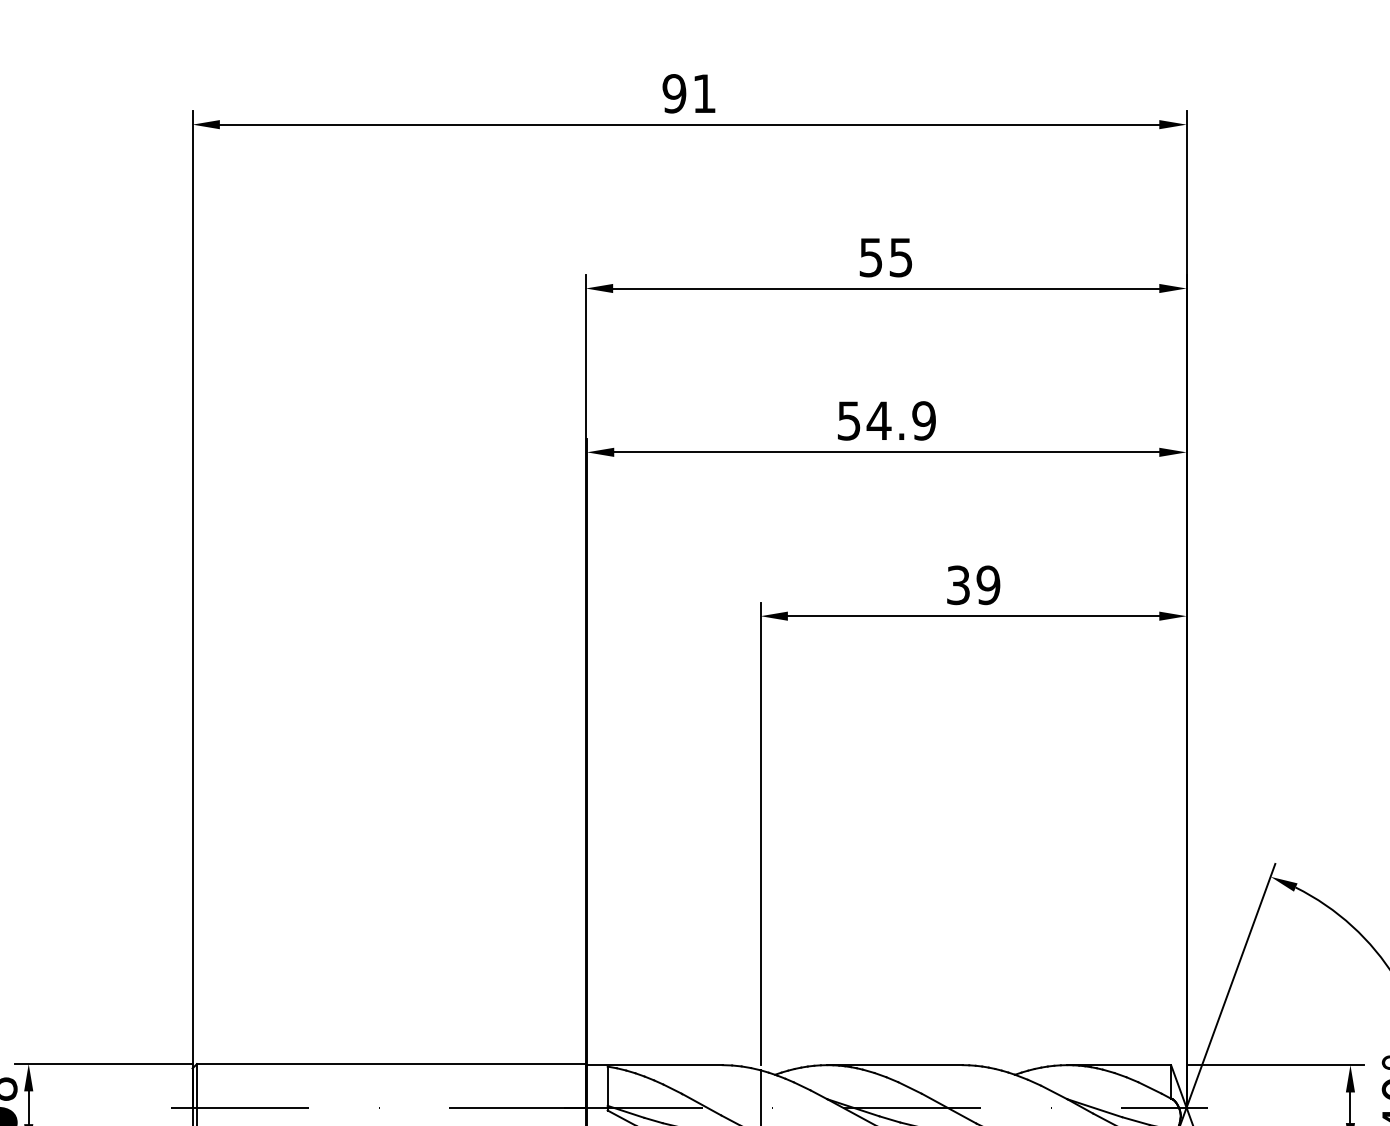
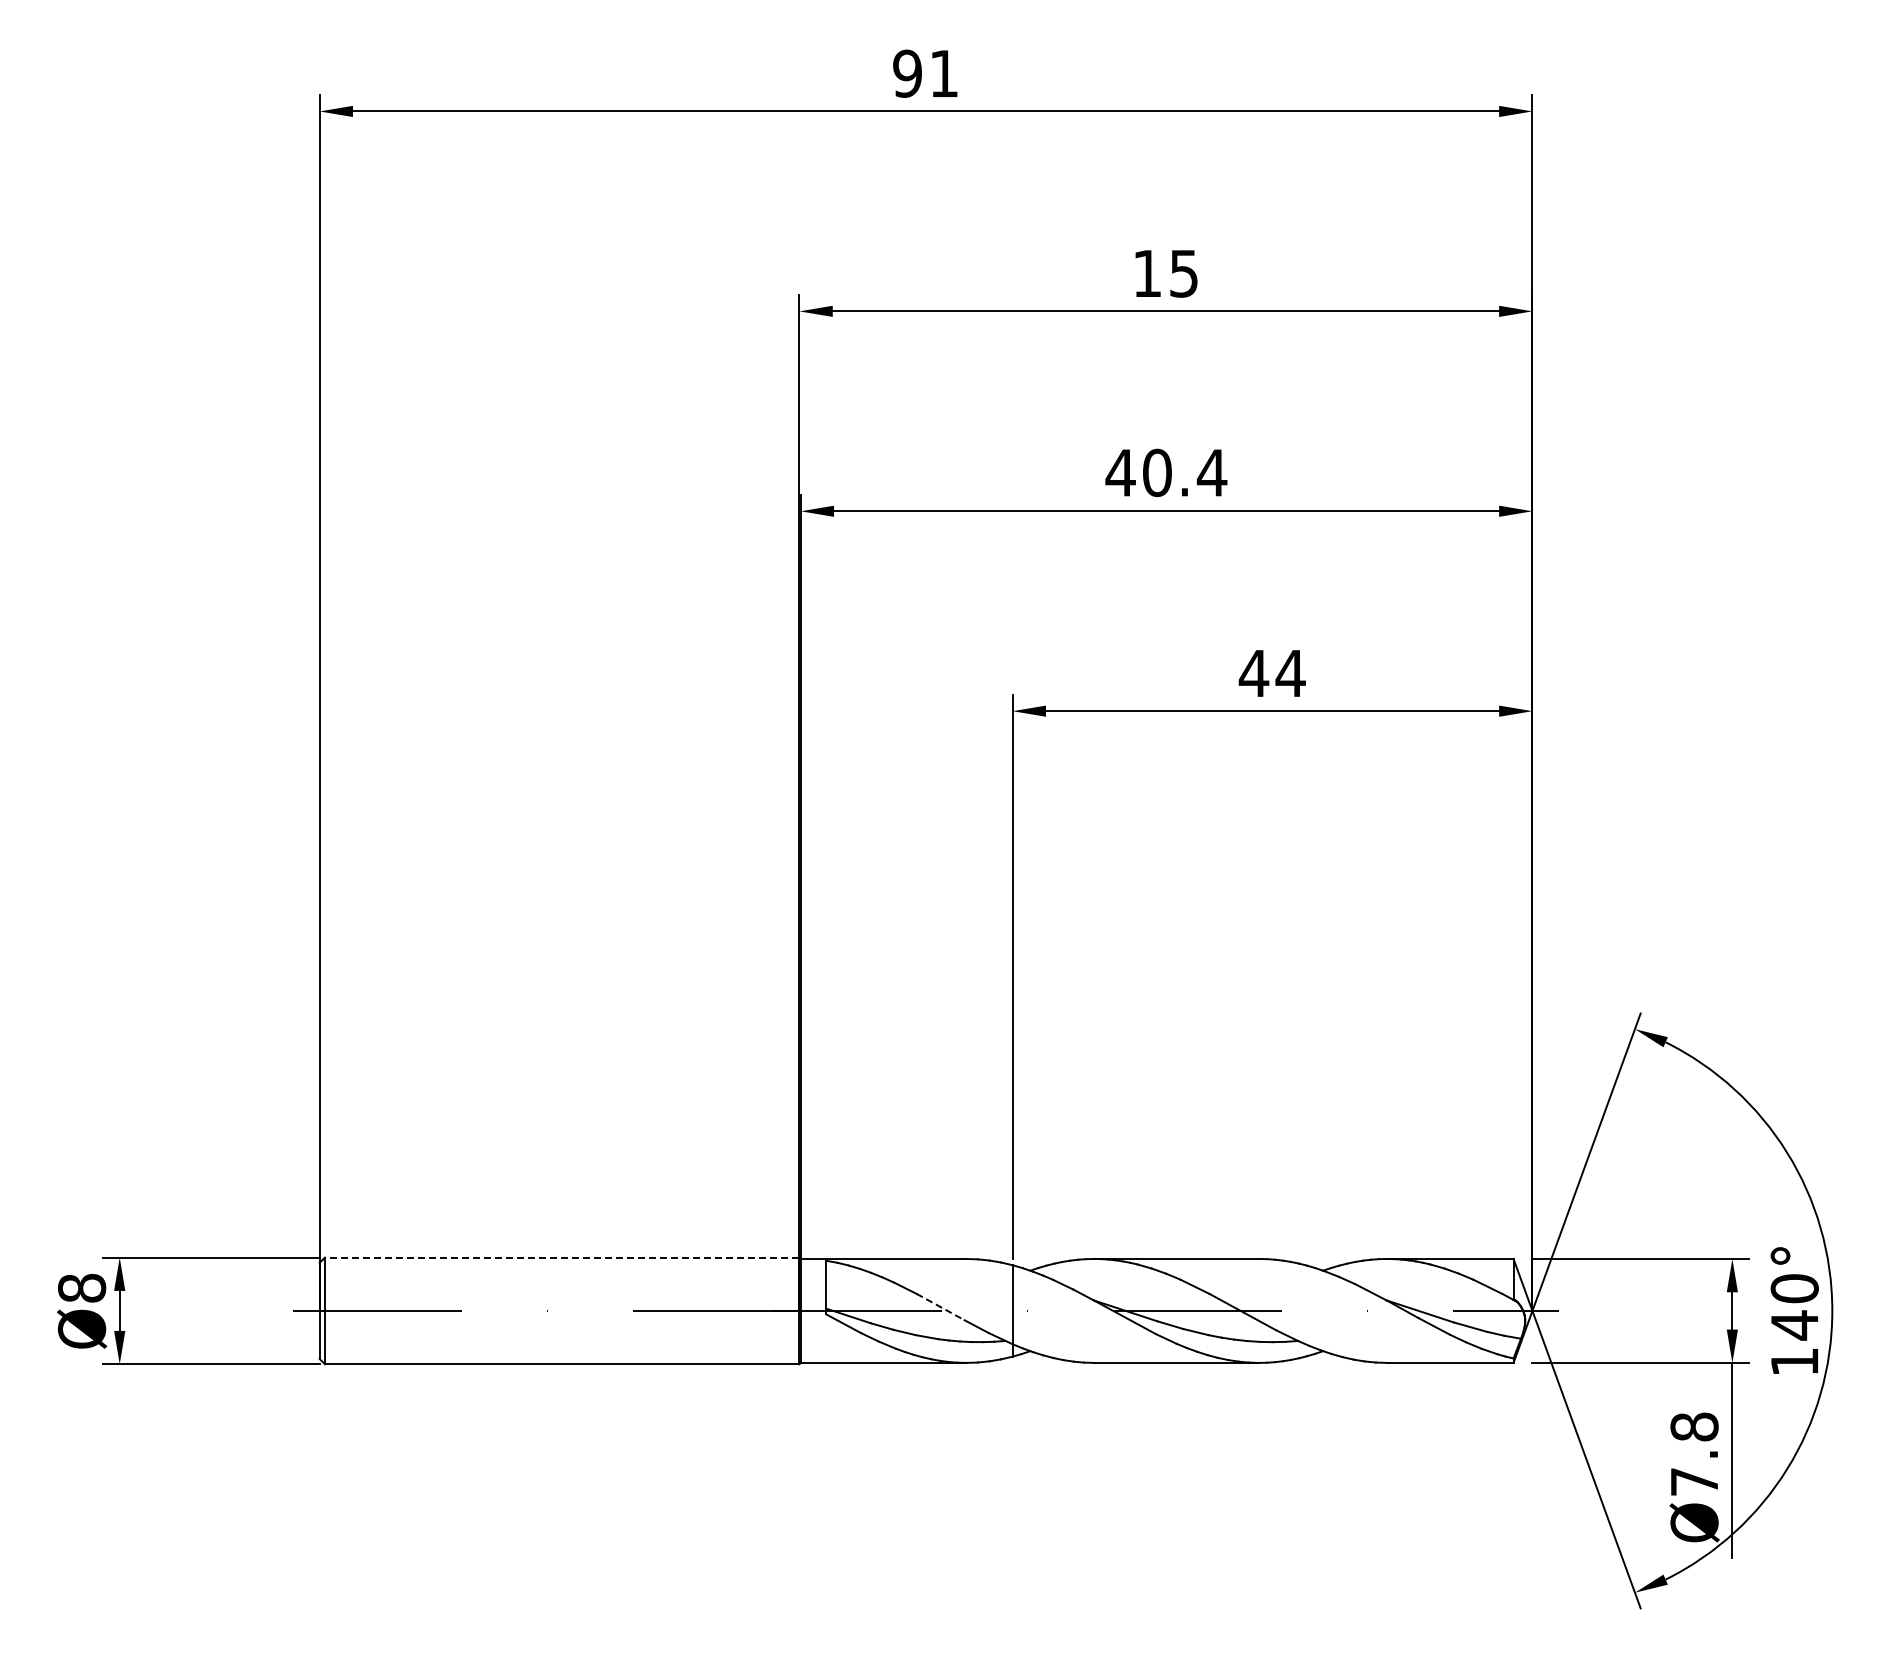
text: (870, 257) -> (1146, 273), 55 -> 15
text: (886, 420) -> (1166, 472), 54.9 -> 40.4
text: (972, 585) -> (1271, 673), 39 -> 44
line: (390, 1063) -> (561, 1257), solid -> dashed
line: (702, 1104) -> (941, 1307), solid -> dashed

